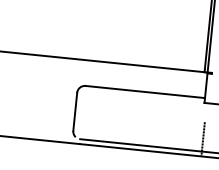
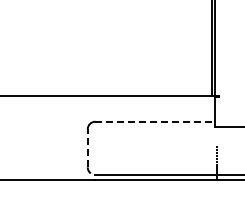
line: (145, 91) -> (155, 121), solid -> dashed
line: (75, 110) -> (87, 147), solid -> dashed

